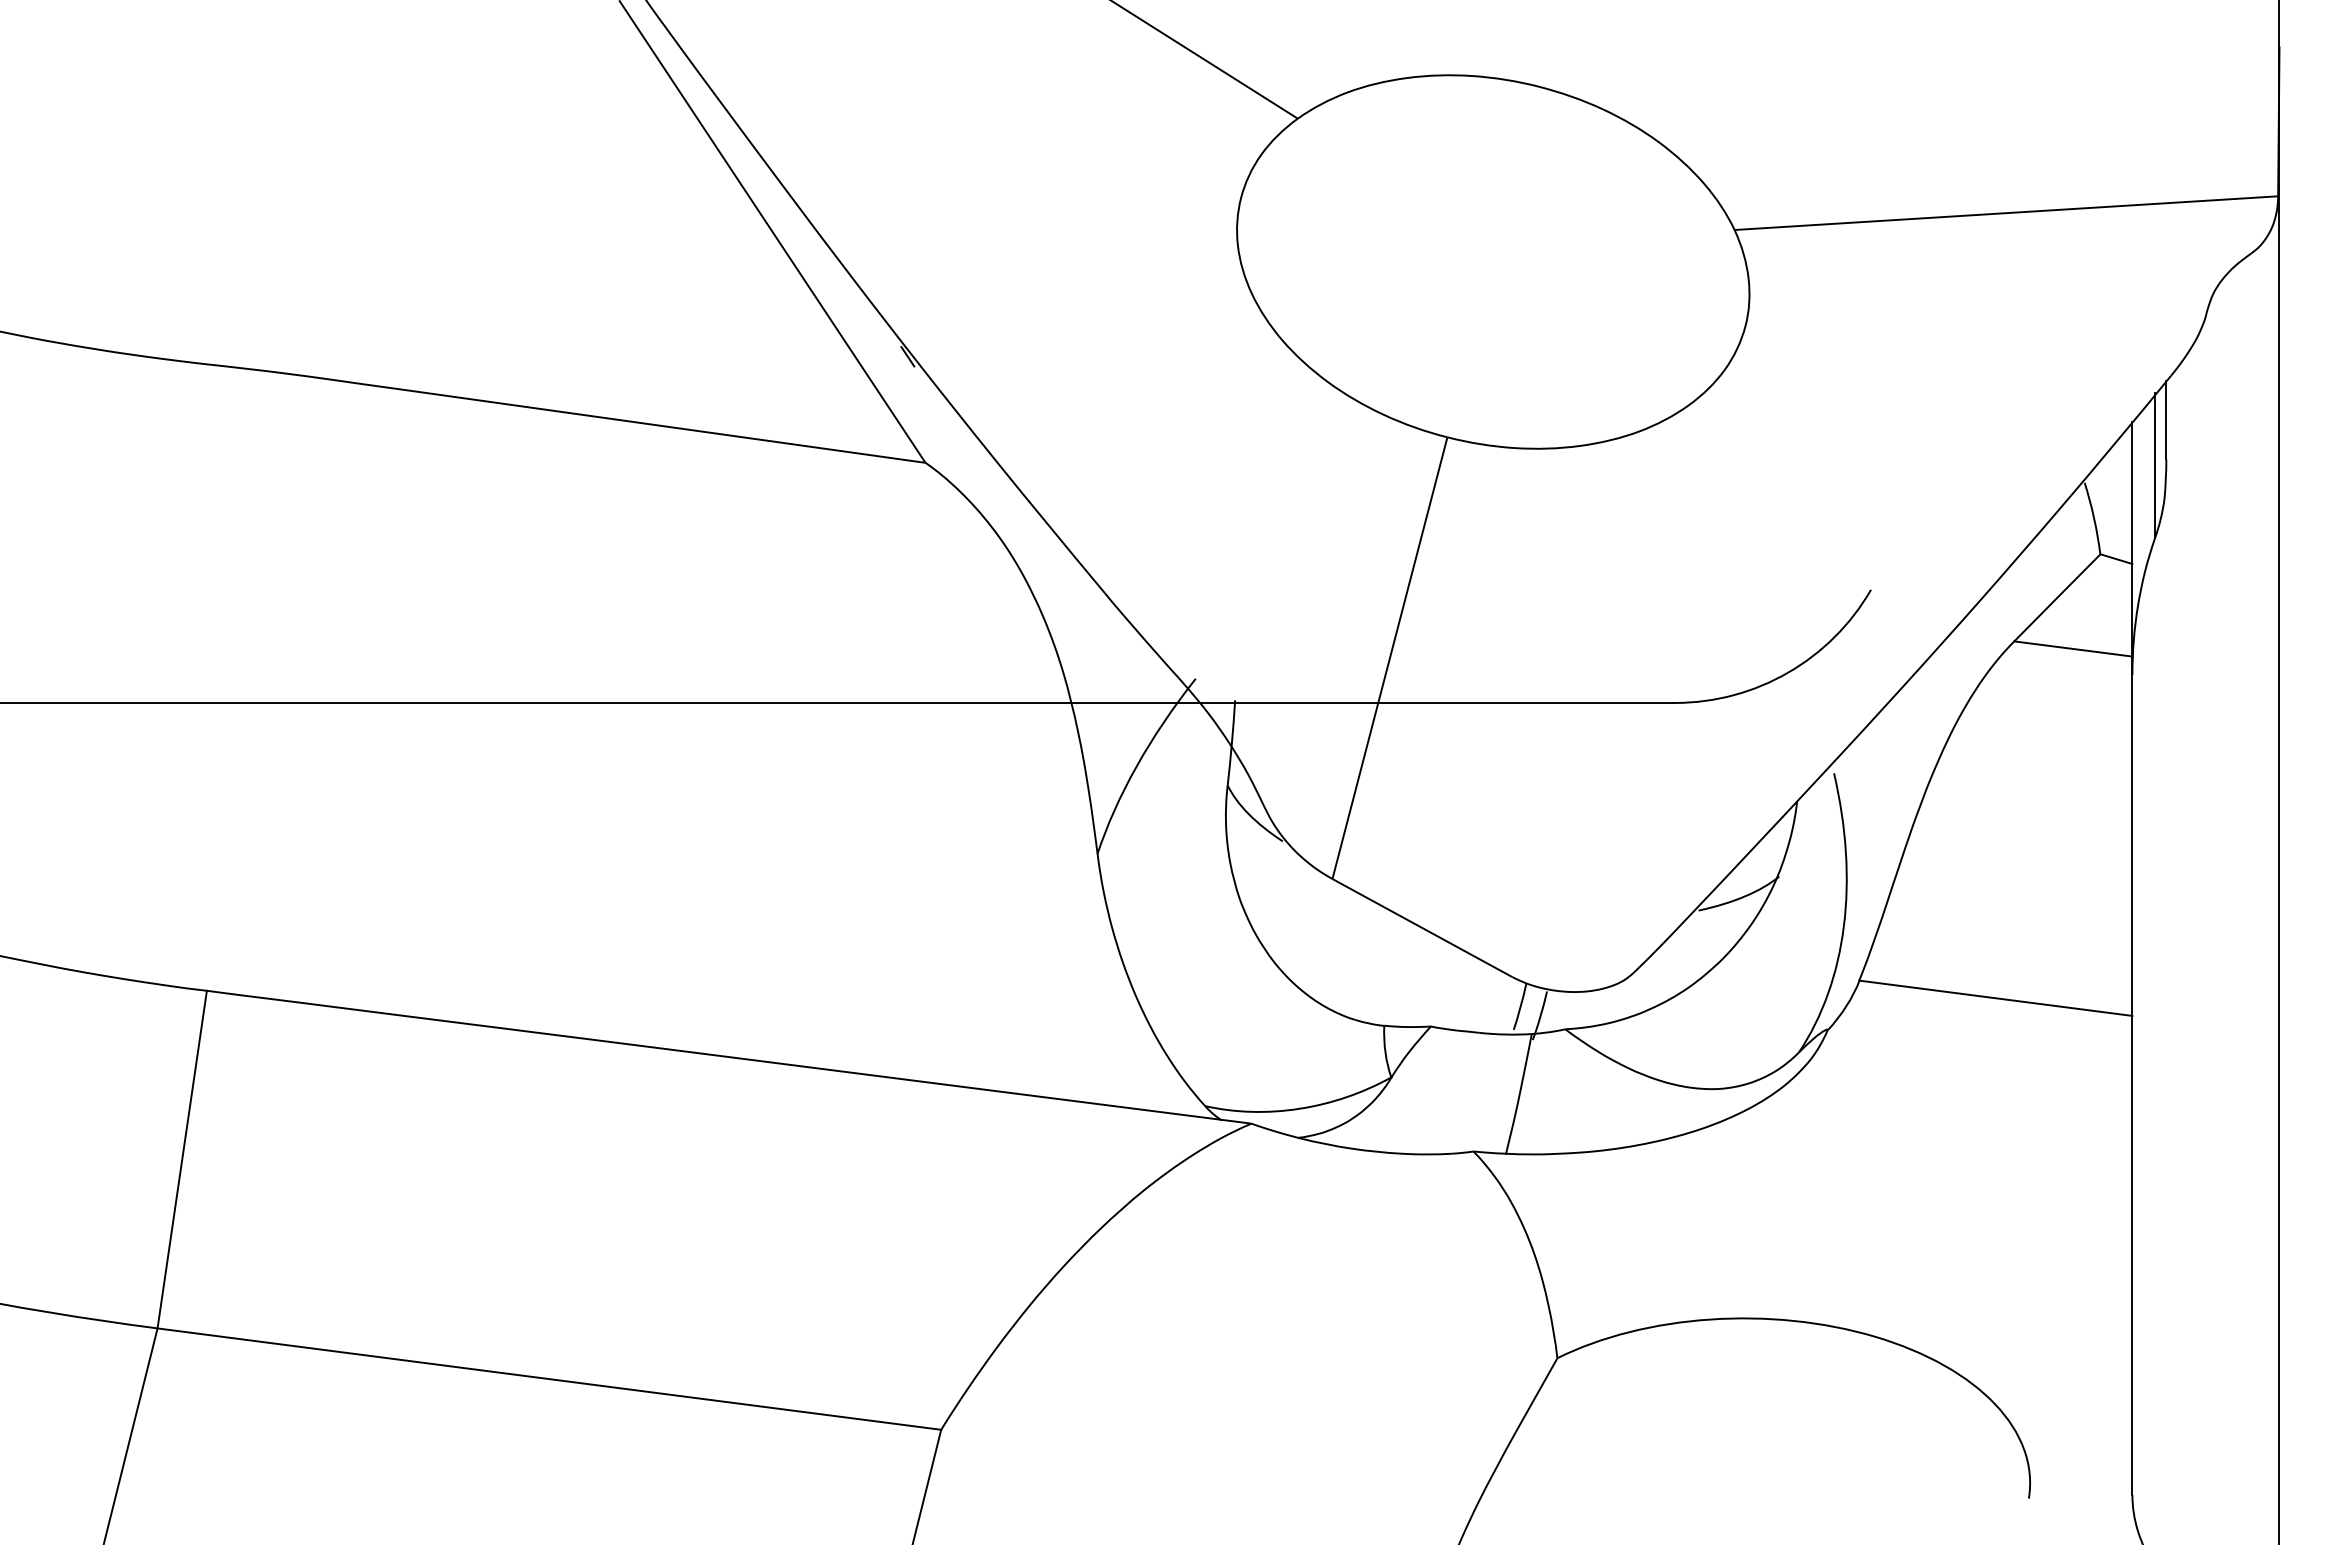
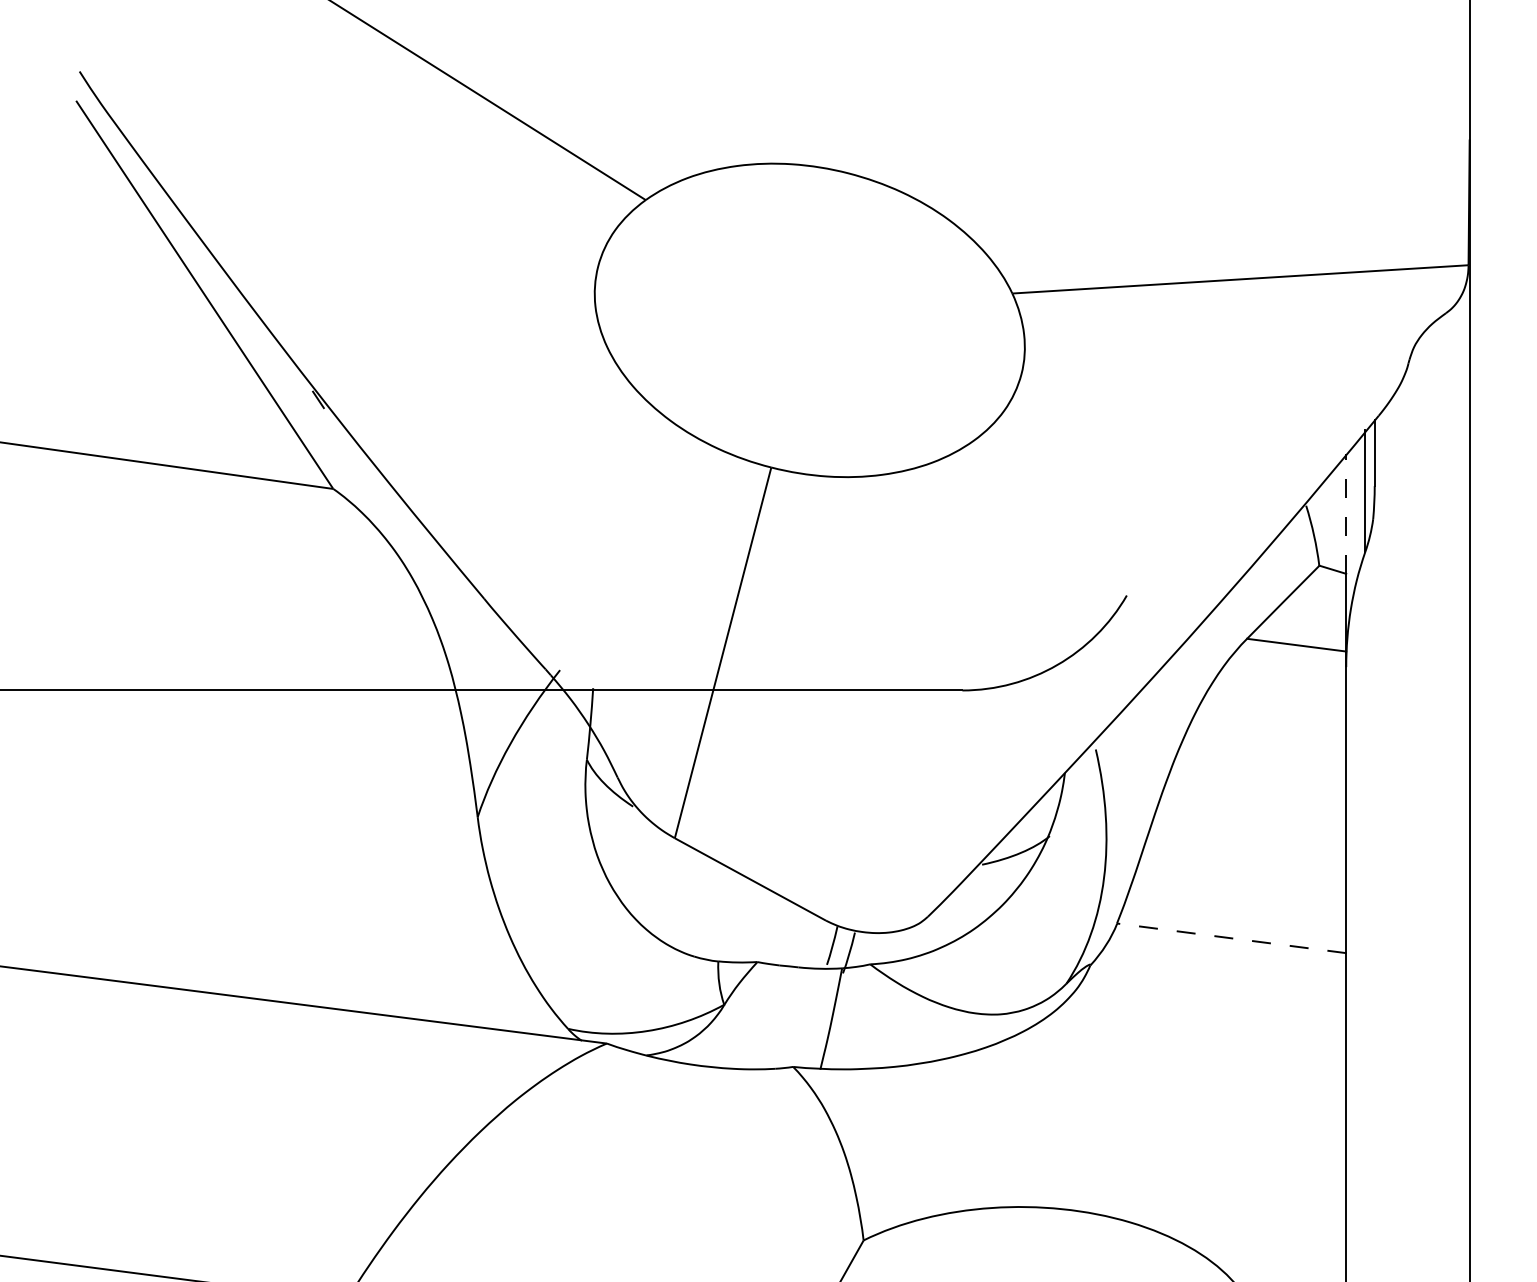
line: (2132, 492) -> (1346, 513), solid -> dashed
line: (1995, 998) -> (1231, 938), solid -> dashed

